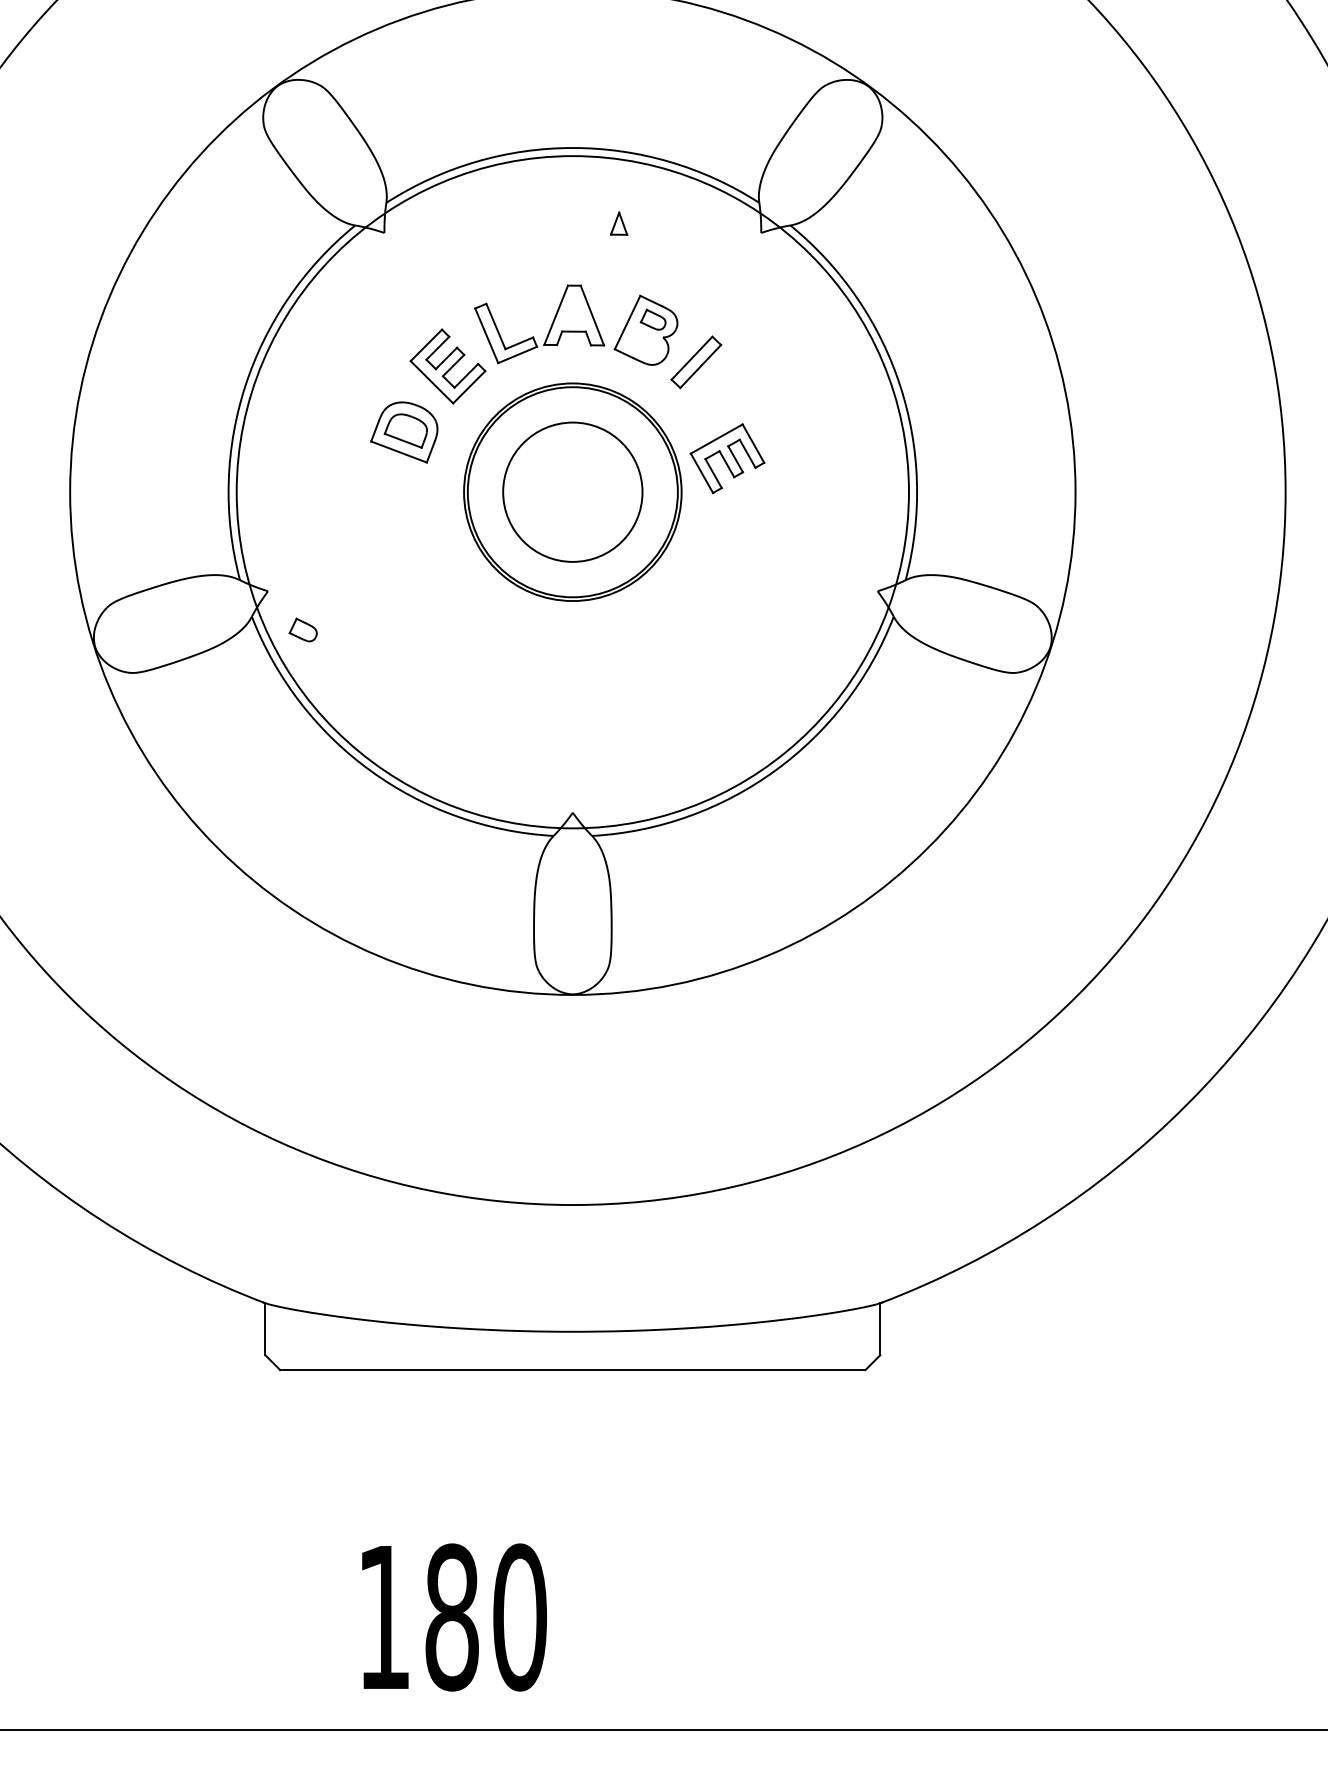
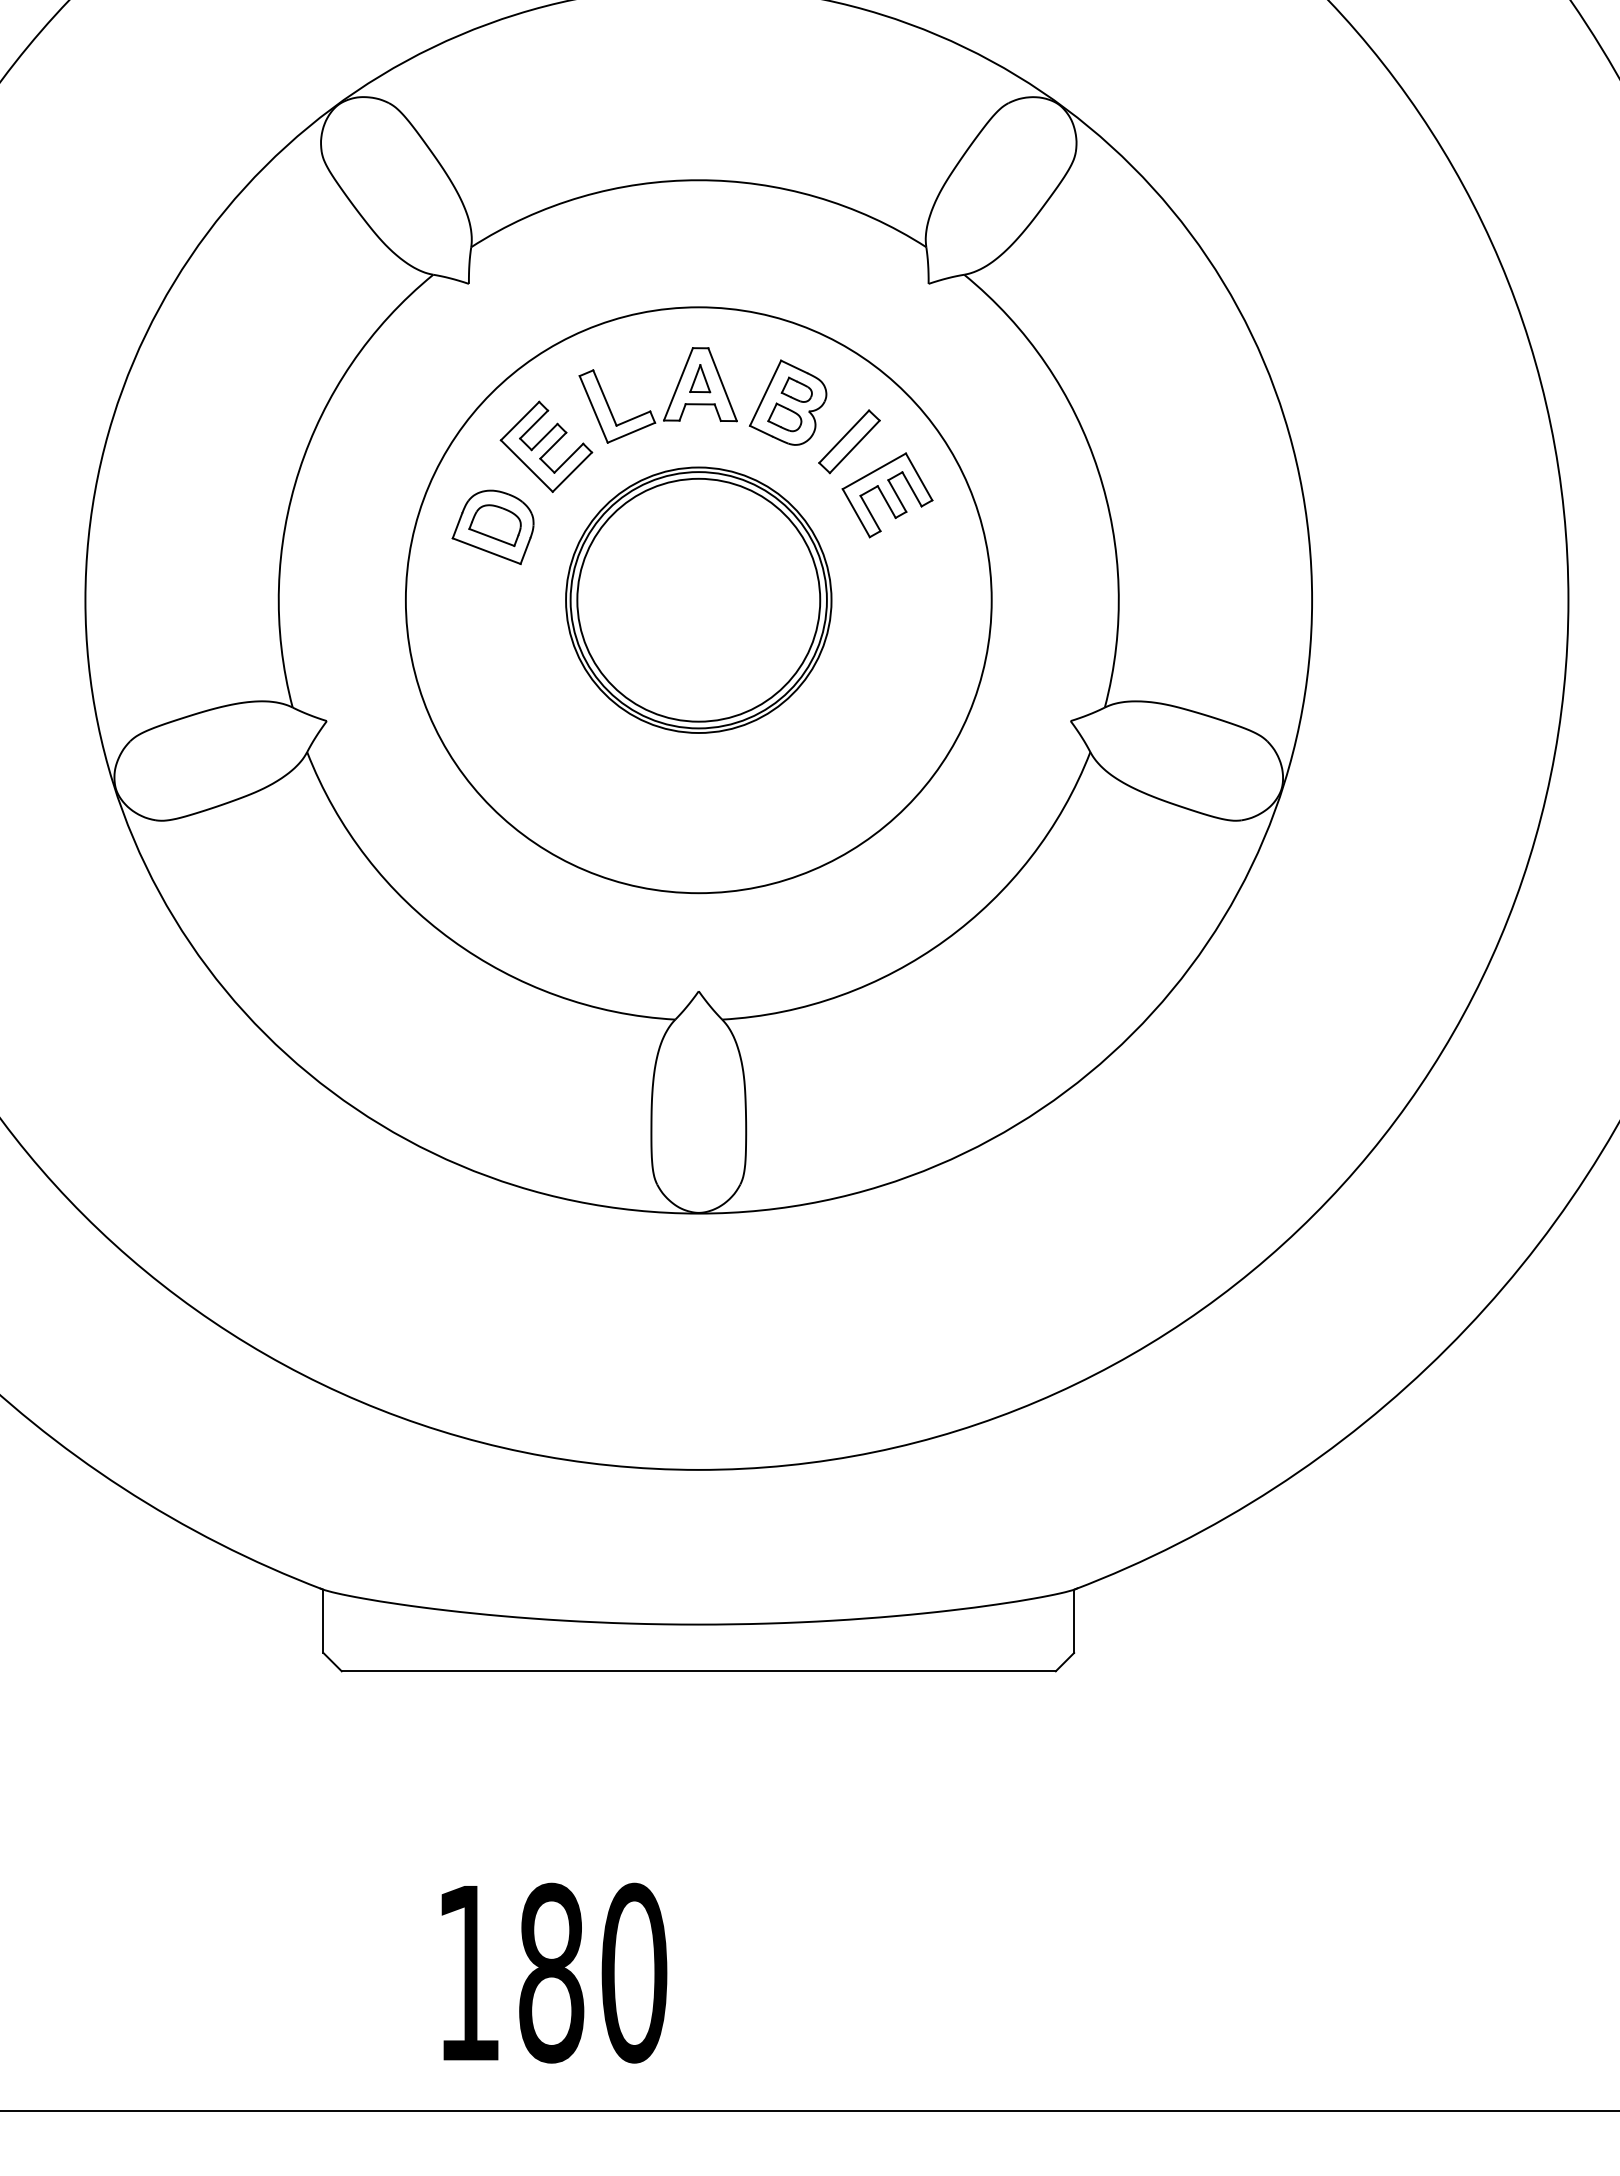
part: (619, 223) -> (700, 378), moved
part: (727, 458) -> (887, 495), moved
circle: (572, 491) -> (698, 599), size x1.43
circle: (572, 492) -> (698, 600), size x0.71
part: (302, 630) -> (784, 417), moved

